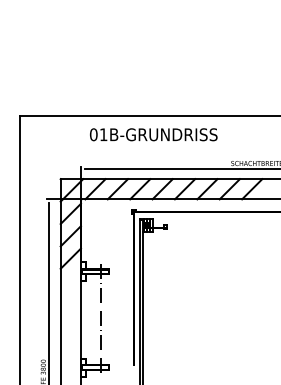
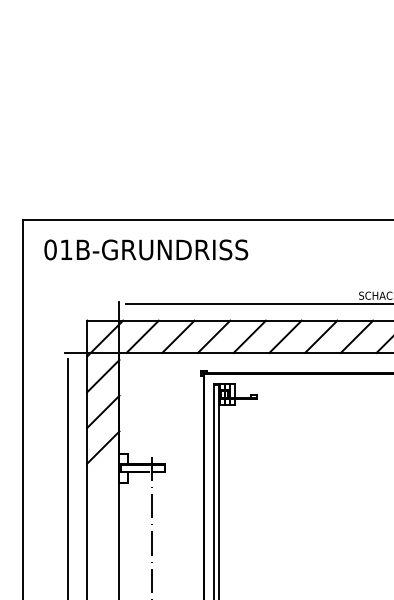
text: (153, 134) -> (145, 249), moved

